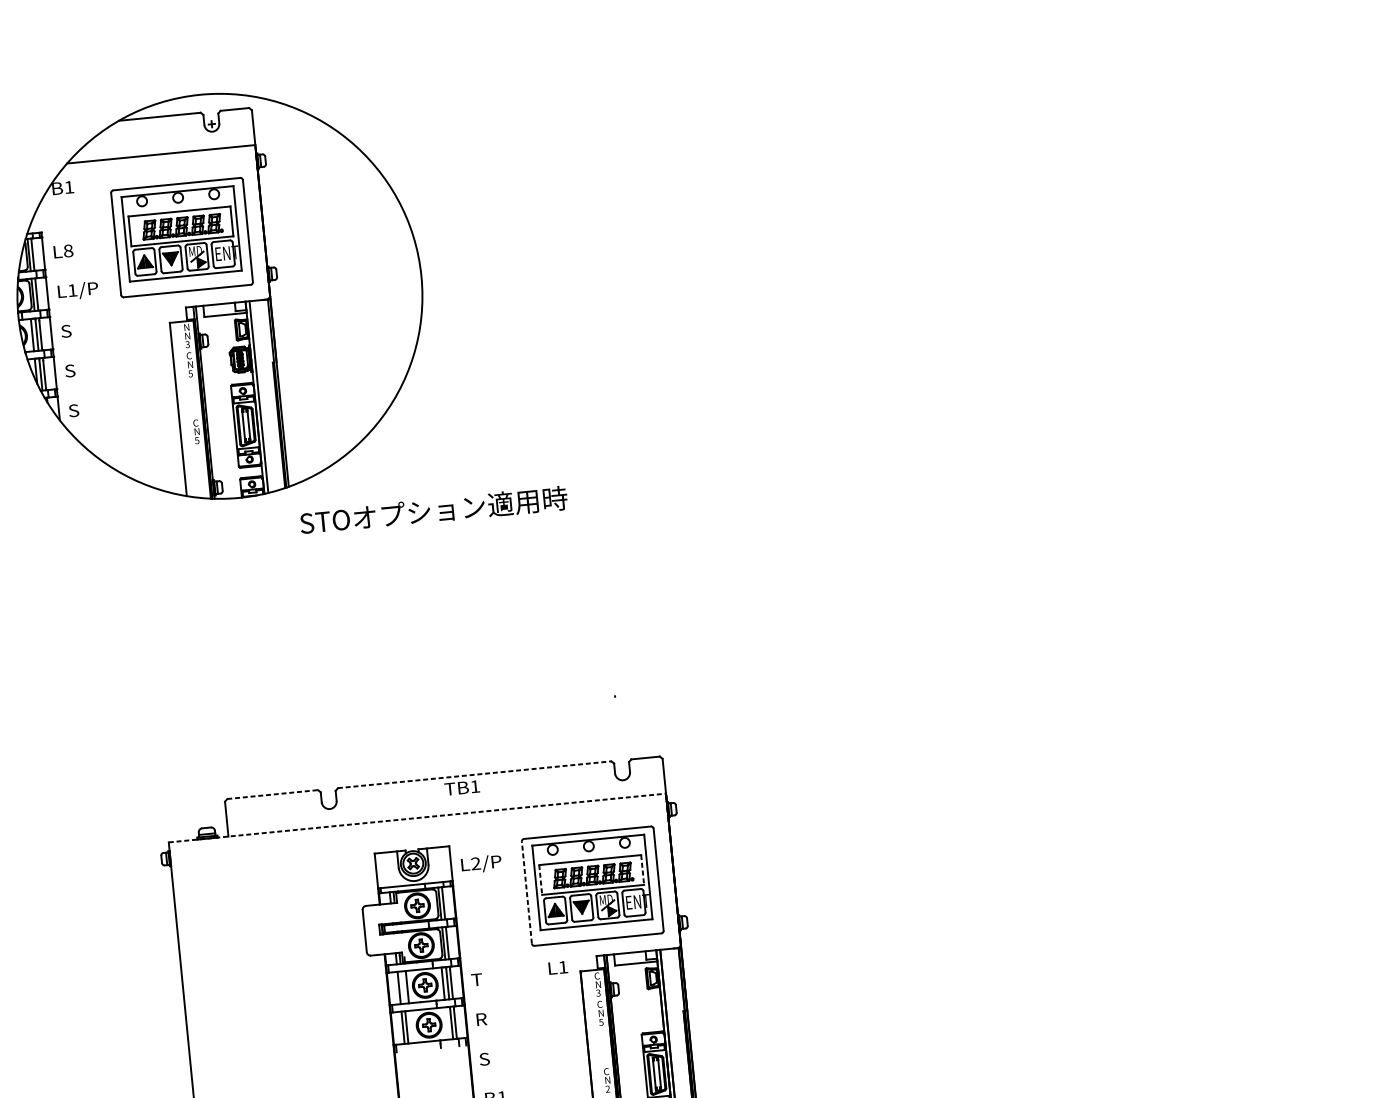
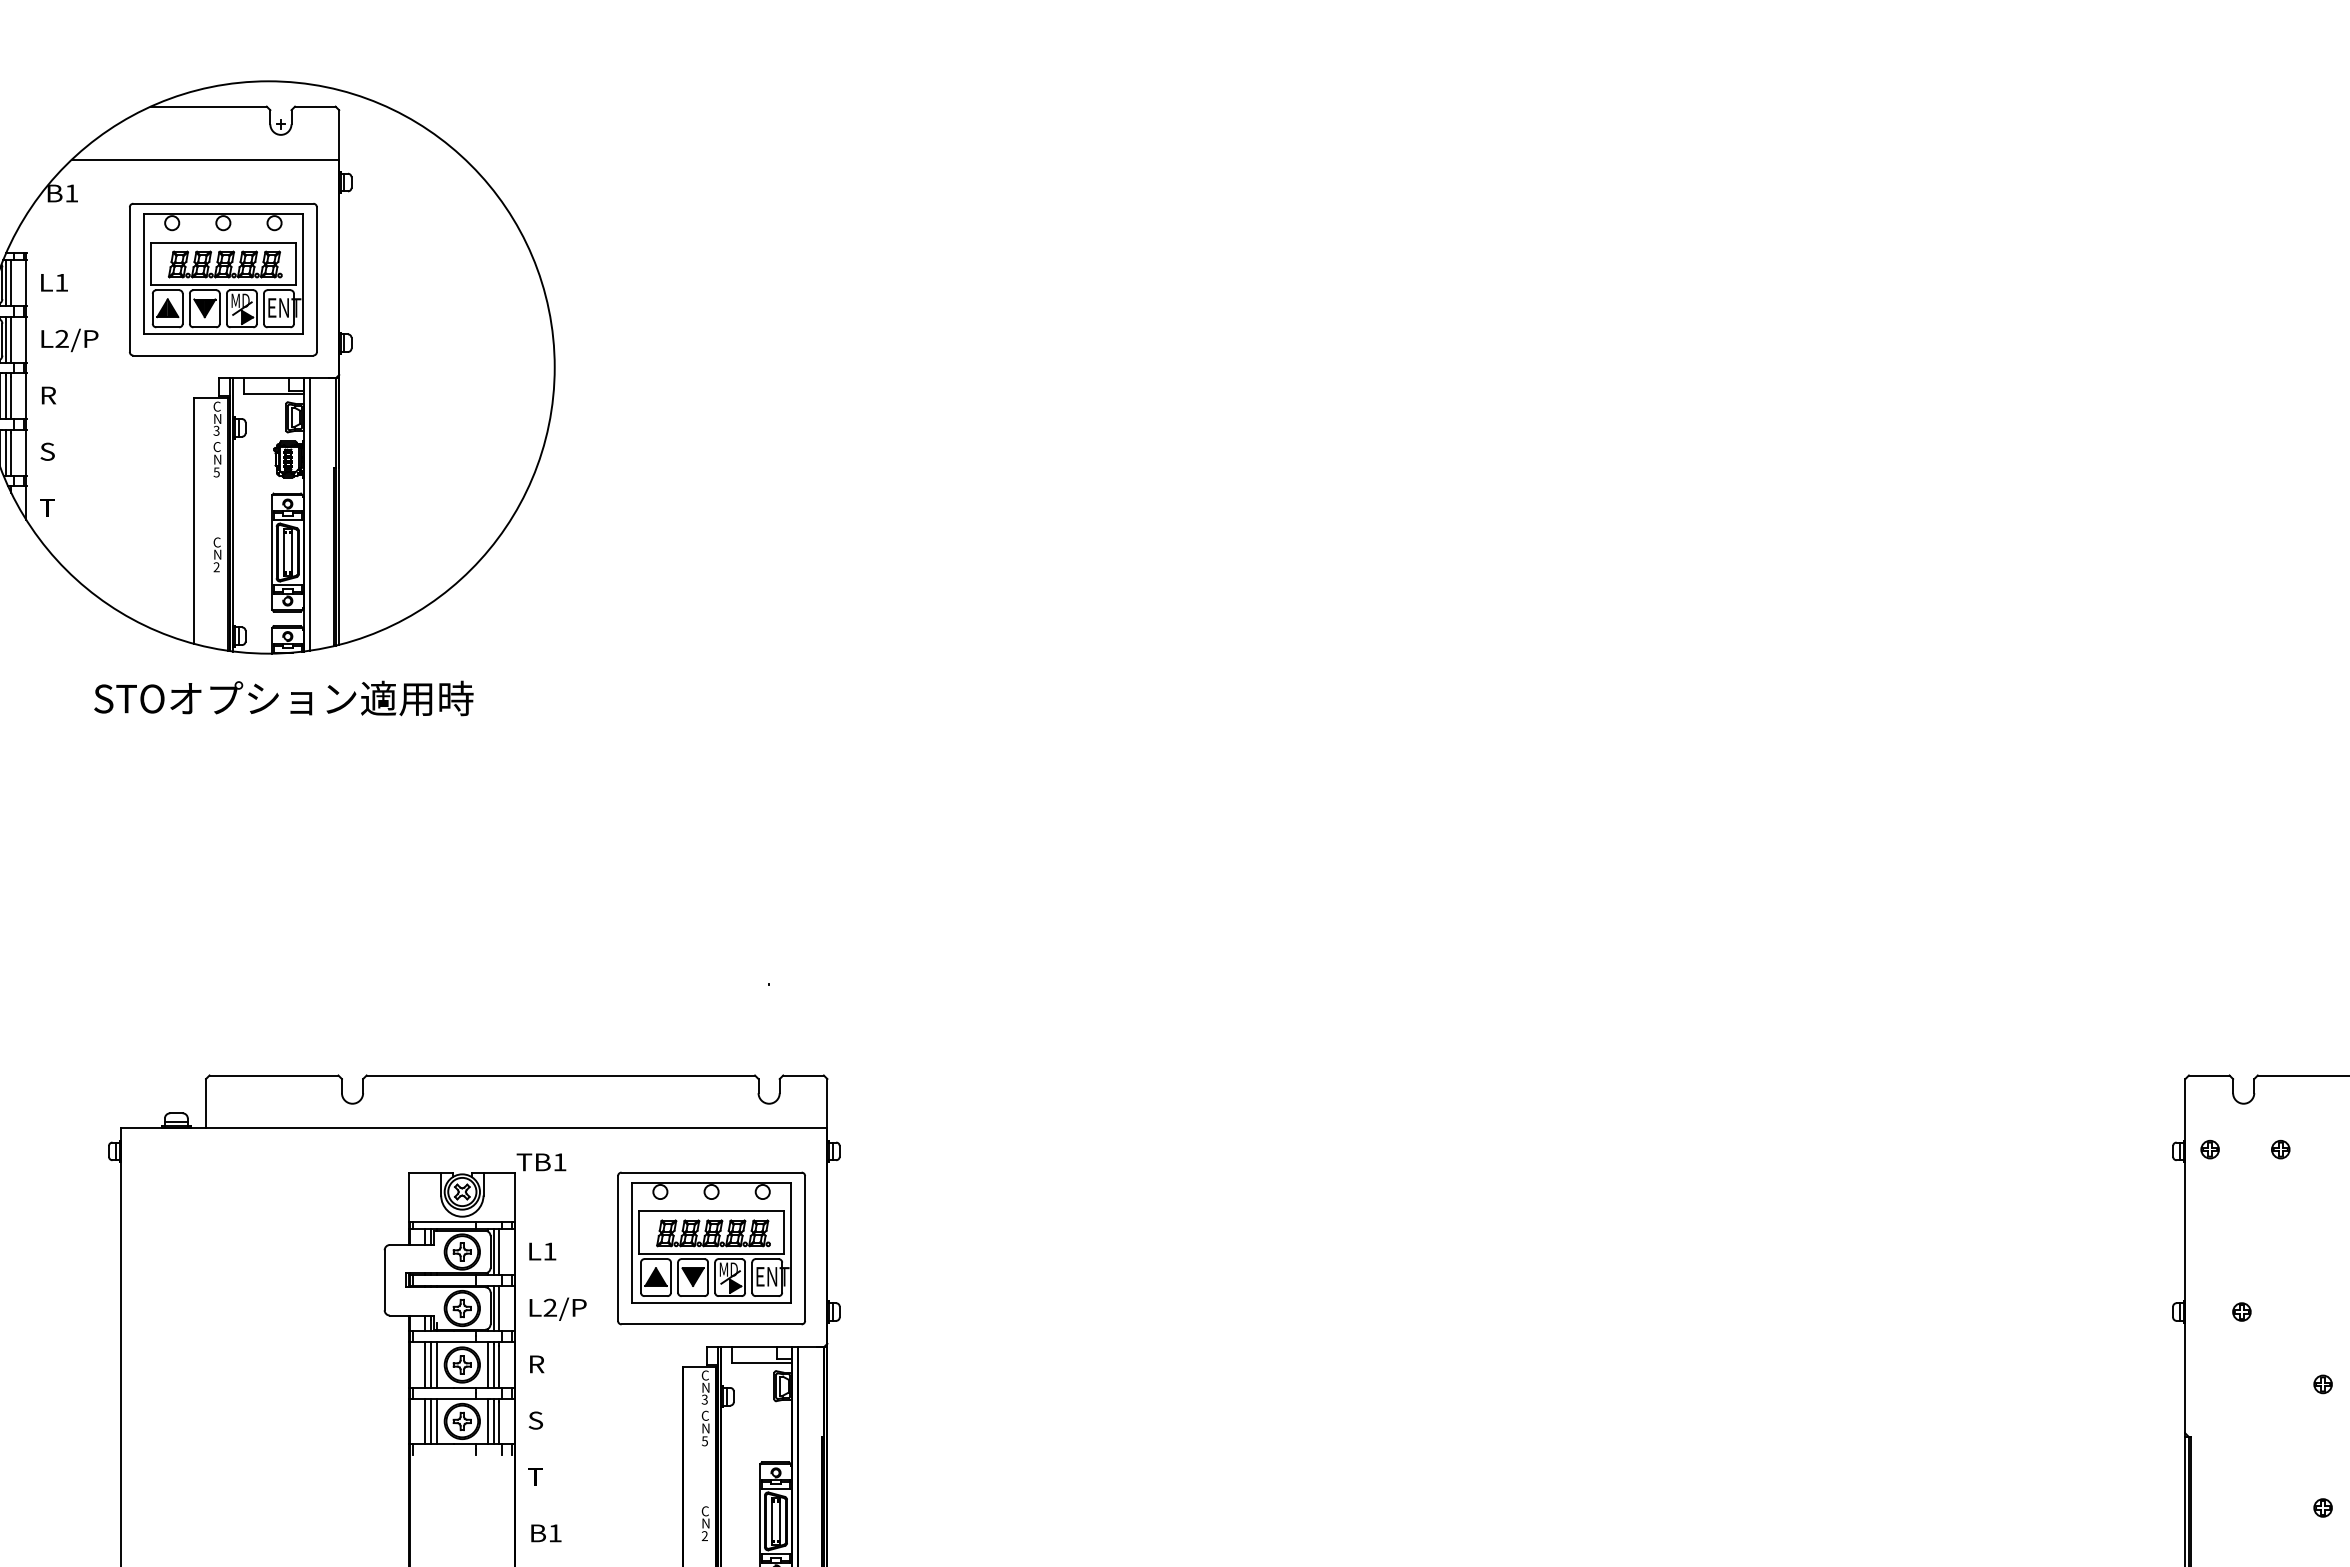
text: (68, 250) -> (61, 282), L8 -> L1
text: (72, 290) -> (61, 338), L1/P -> L2/P
text: (186, 327) -> (217, 406), N -> C
text: (66, 331) -> (48, 395), S -> R
text: (74, 410) -> (47, 508), S -> T
text: (197, 440) -> (216, 567), 5 -> 2
text: (433, 510) -> (283, 698), moved
line: (475, 774) -> (561, 1075), dashed -> solid
text: (462, 788) -> (541, 1162), moved
line: (273, 794) -> (274, 1075), dashed -> solid
line: (417, 818) -> (474, 1128), dashed -> solid
text: (481, 863) -> (557, 1308), moved
line: (642, 870) -> (783, 1233), dashed -> solid
line: (540, 880) -> (639, 1233), dashed -> solid
line: (527, 892) -> (618, 1248), dashed -> solid
text: (558, 967) -> (542, 1251), moved
text: (477, 979) -> (536, 1364), T -> R
line: (402, 987) -> (430, 1364), added
text: (481, 1019) -> (536, 1420), R -> S
line: (446, 1023) -> (487, 1421), added
line: (410, 1027) -> (436, 1421), added
text: (484, 1059) -> (535, 1477), S -> T

